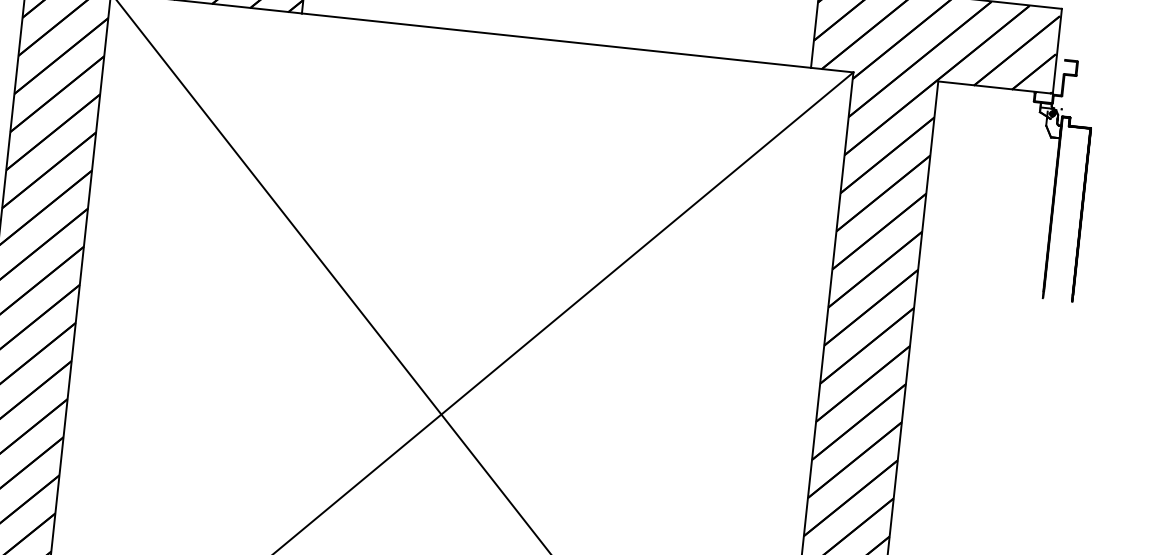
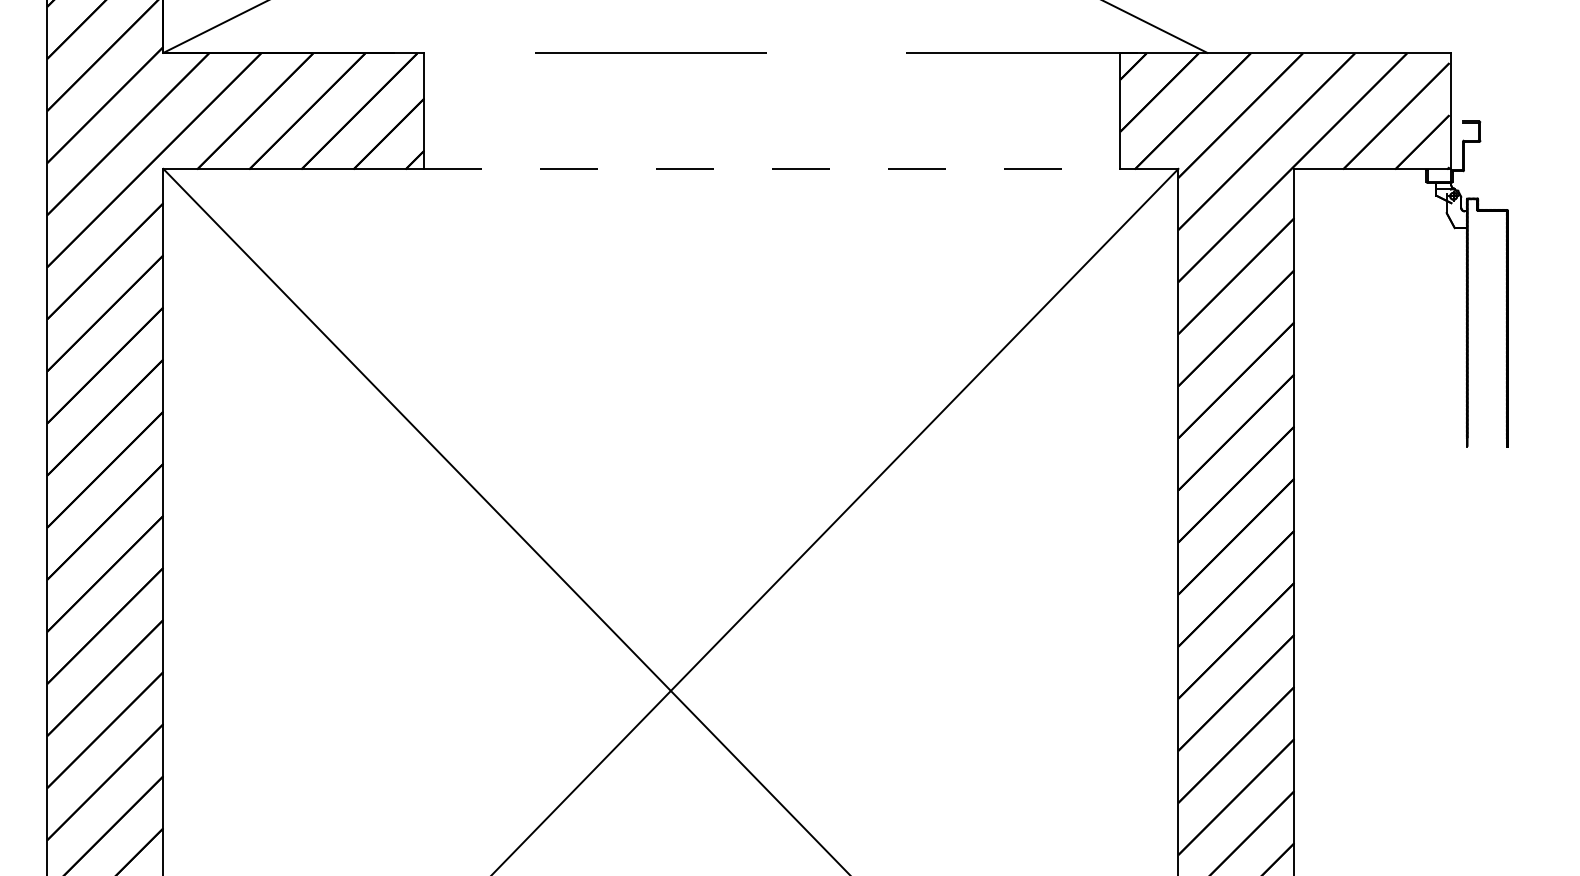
line: (556, 40) -> (772, 168), solid -> dashed

